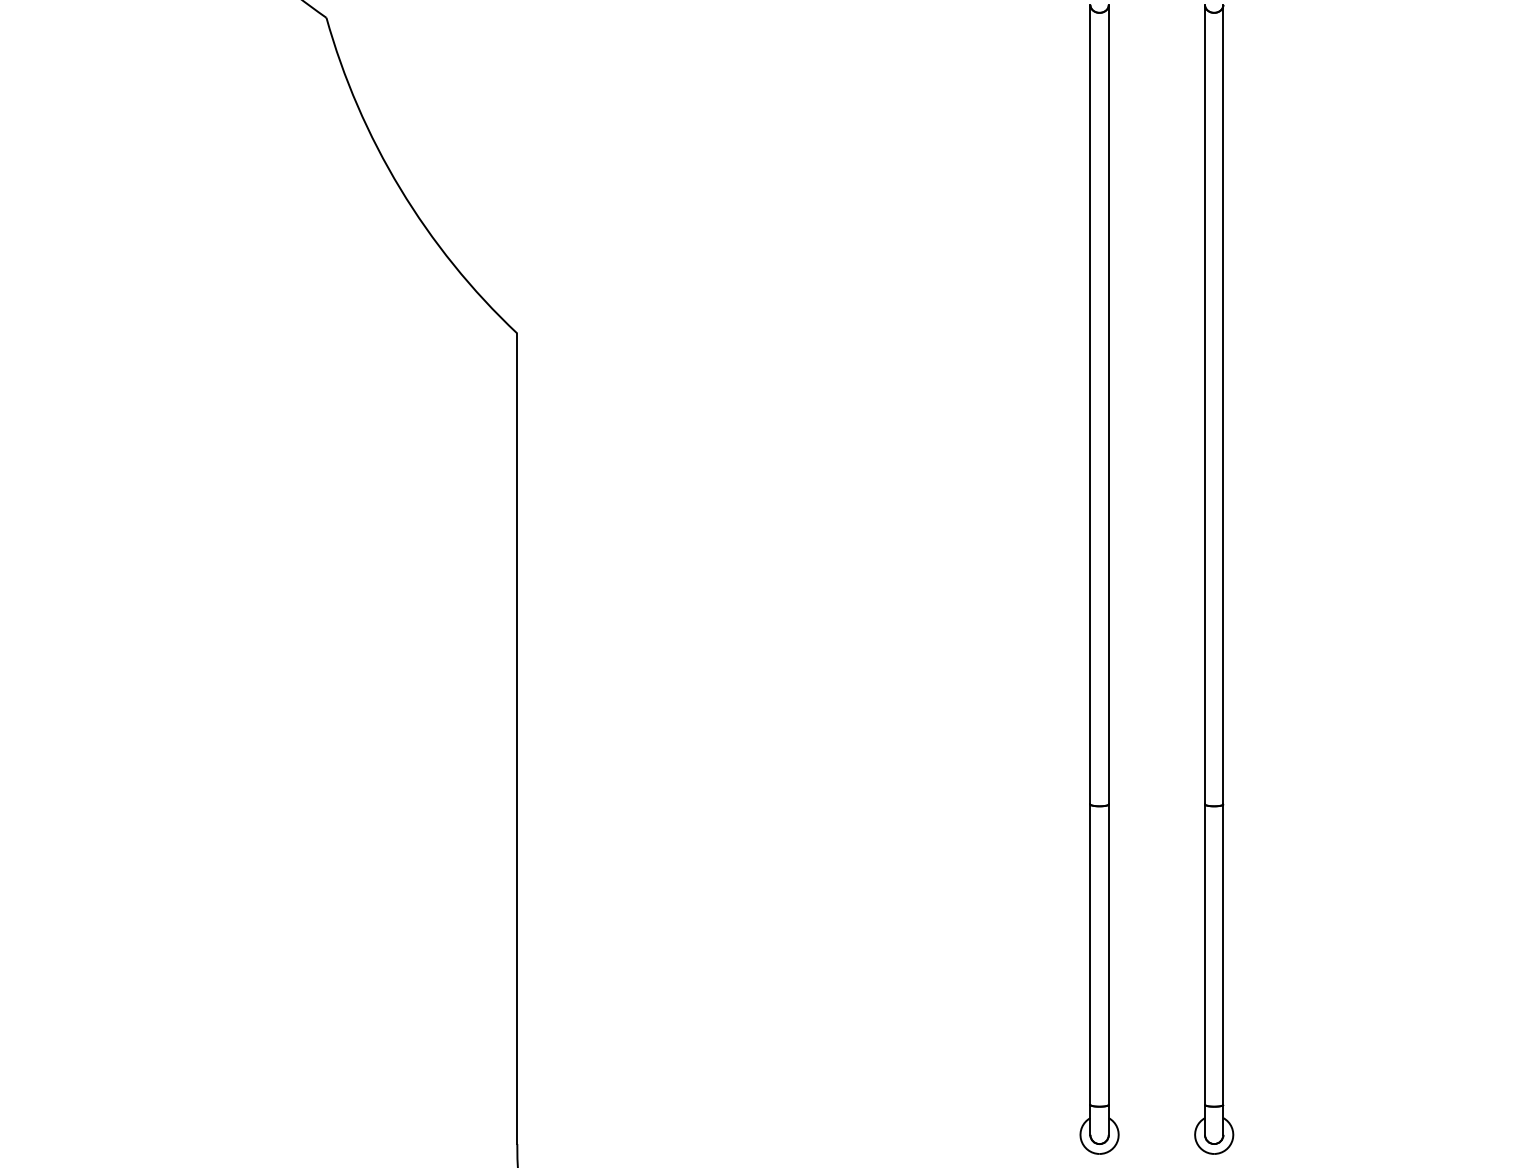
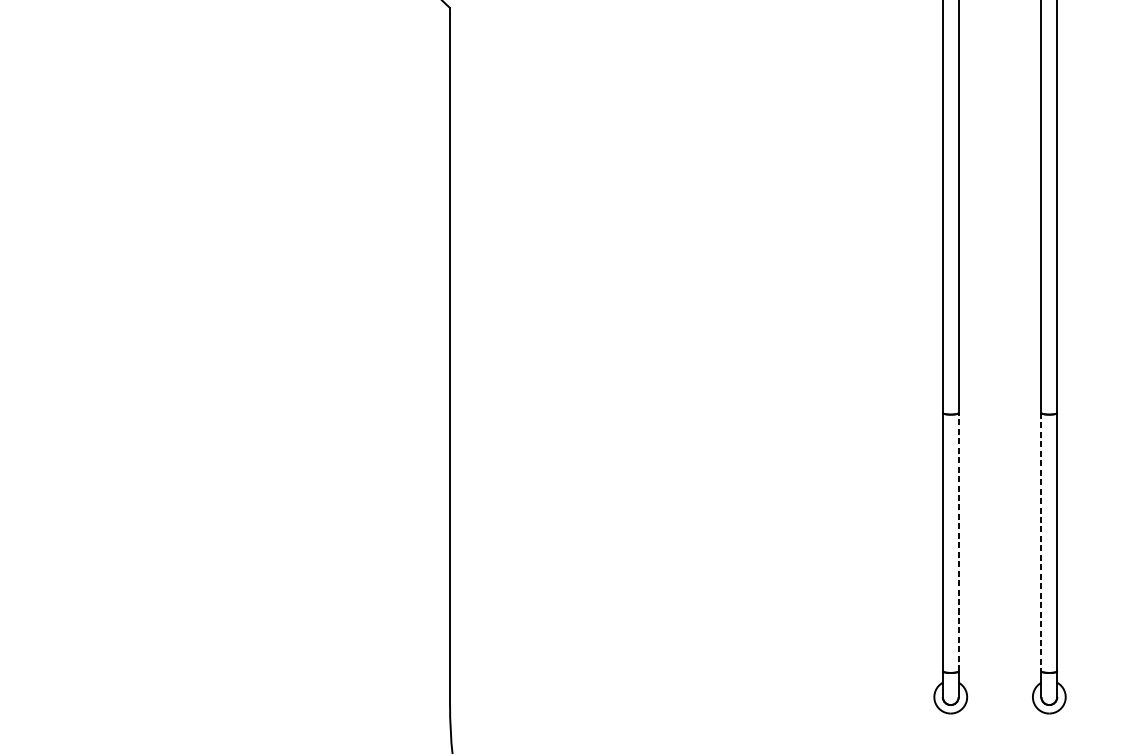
line: (1108, 954) -> (958, 542), solid -> dashed
line: (1204, 955) -> (1040, 542), solid -> dashed

